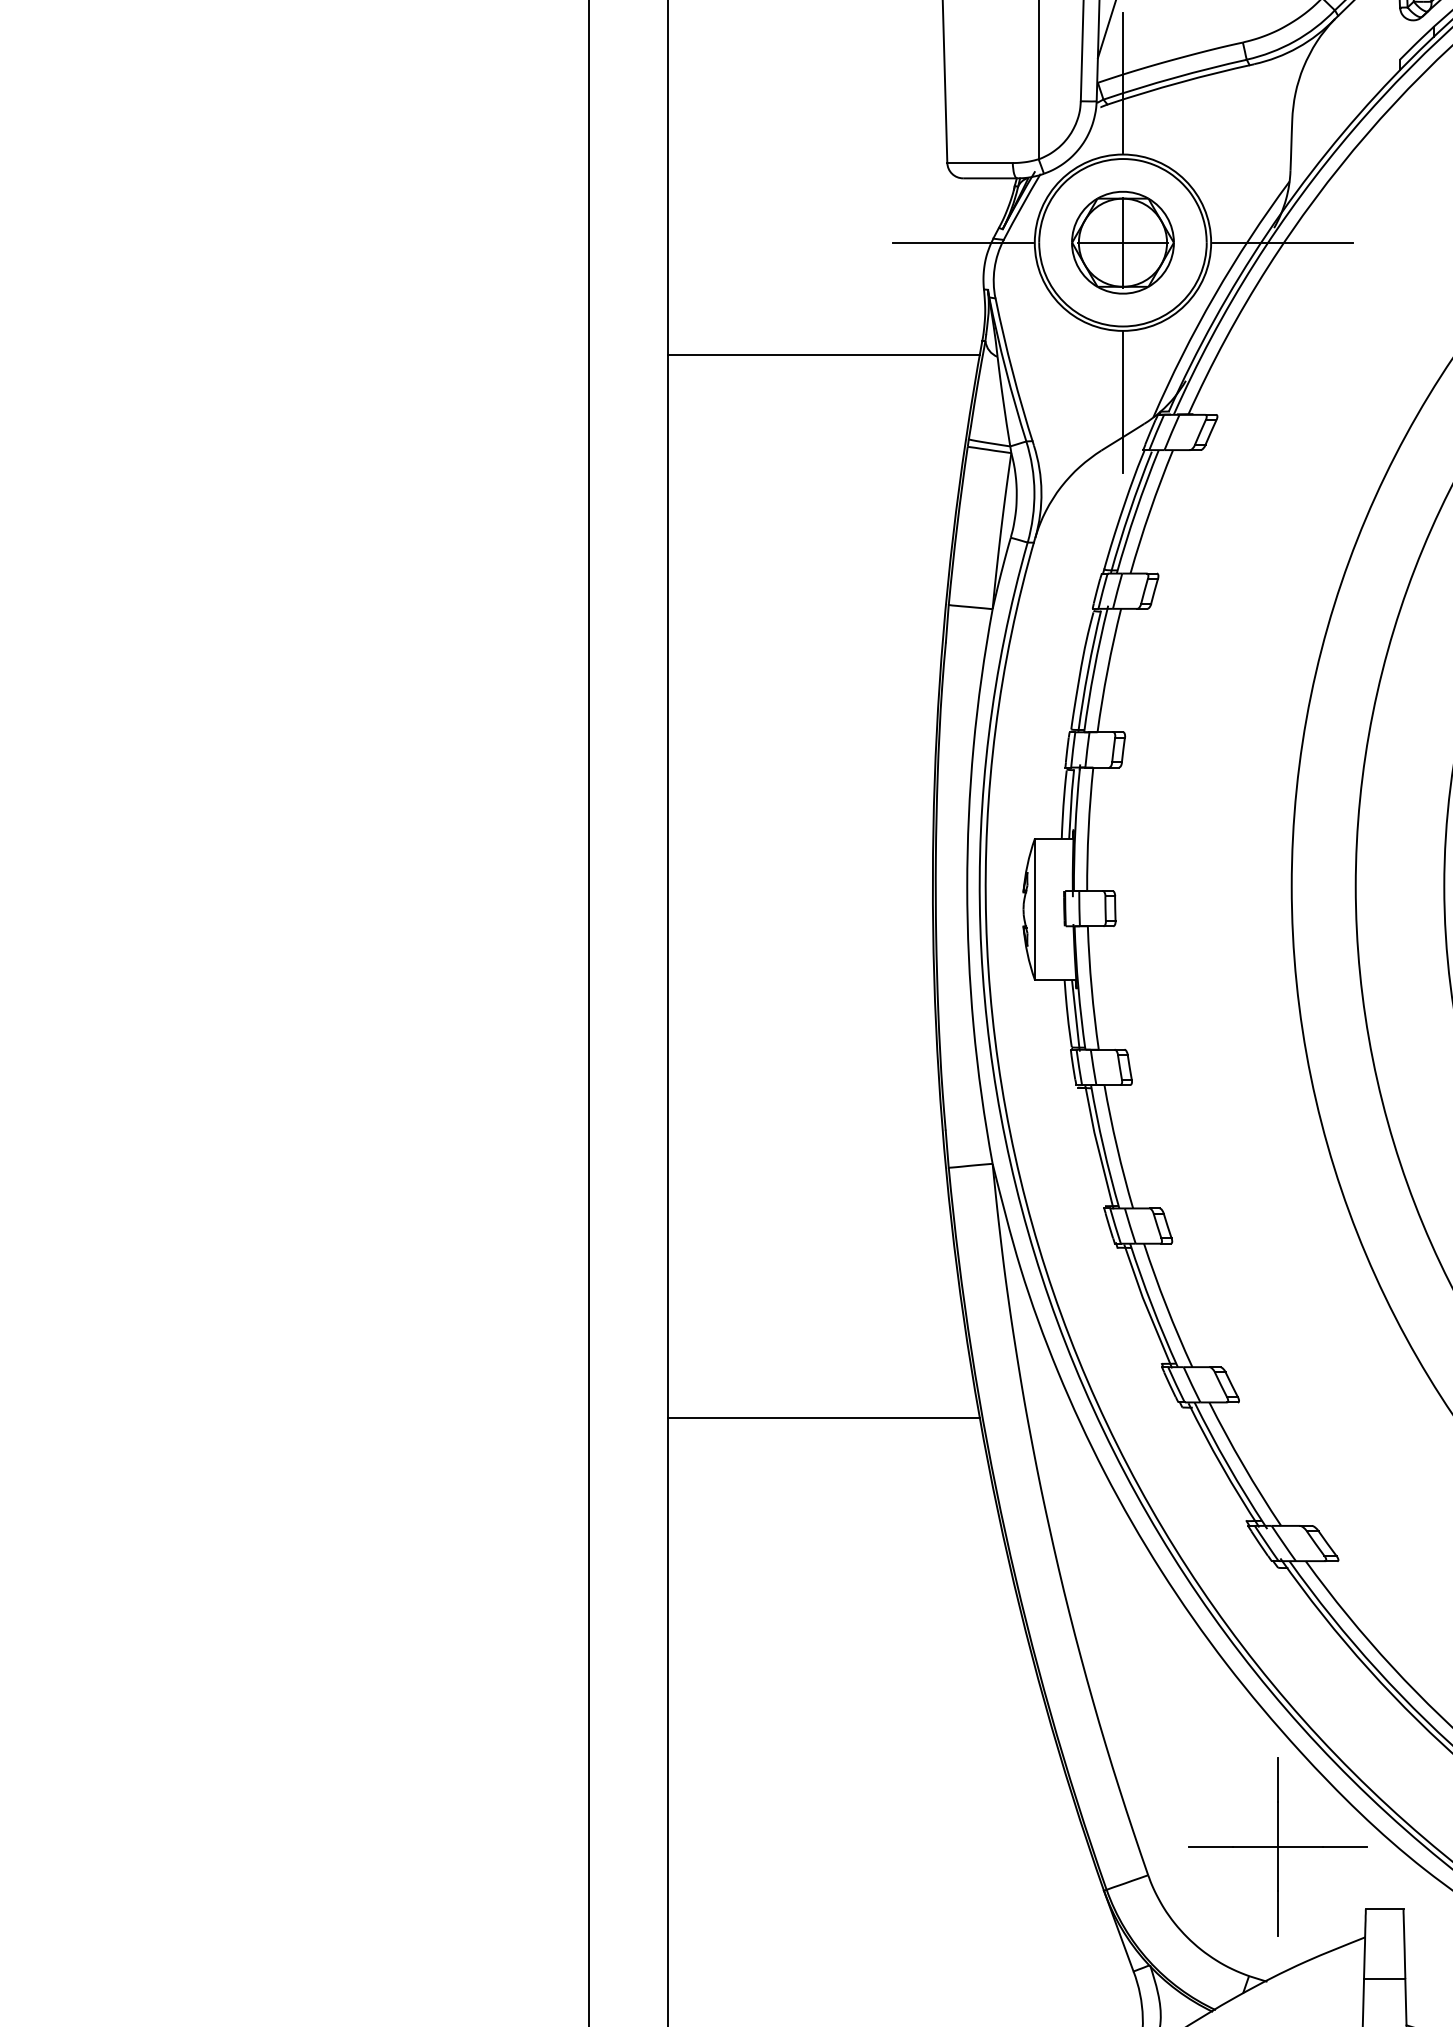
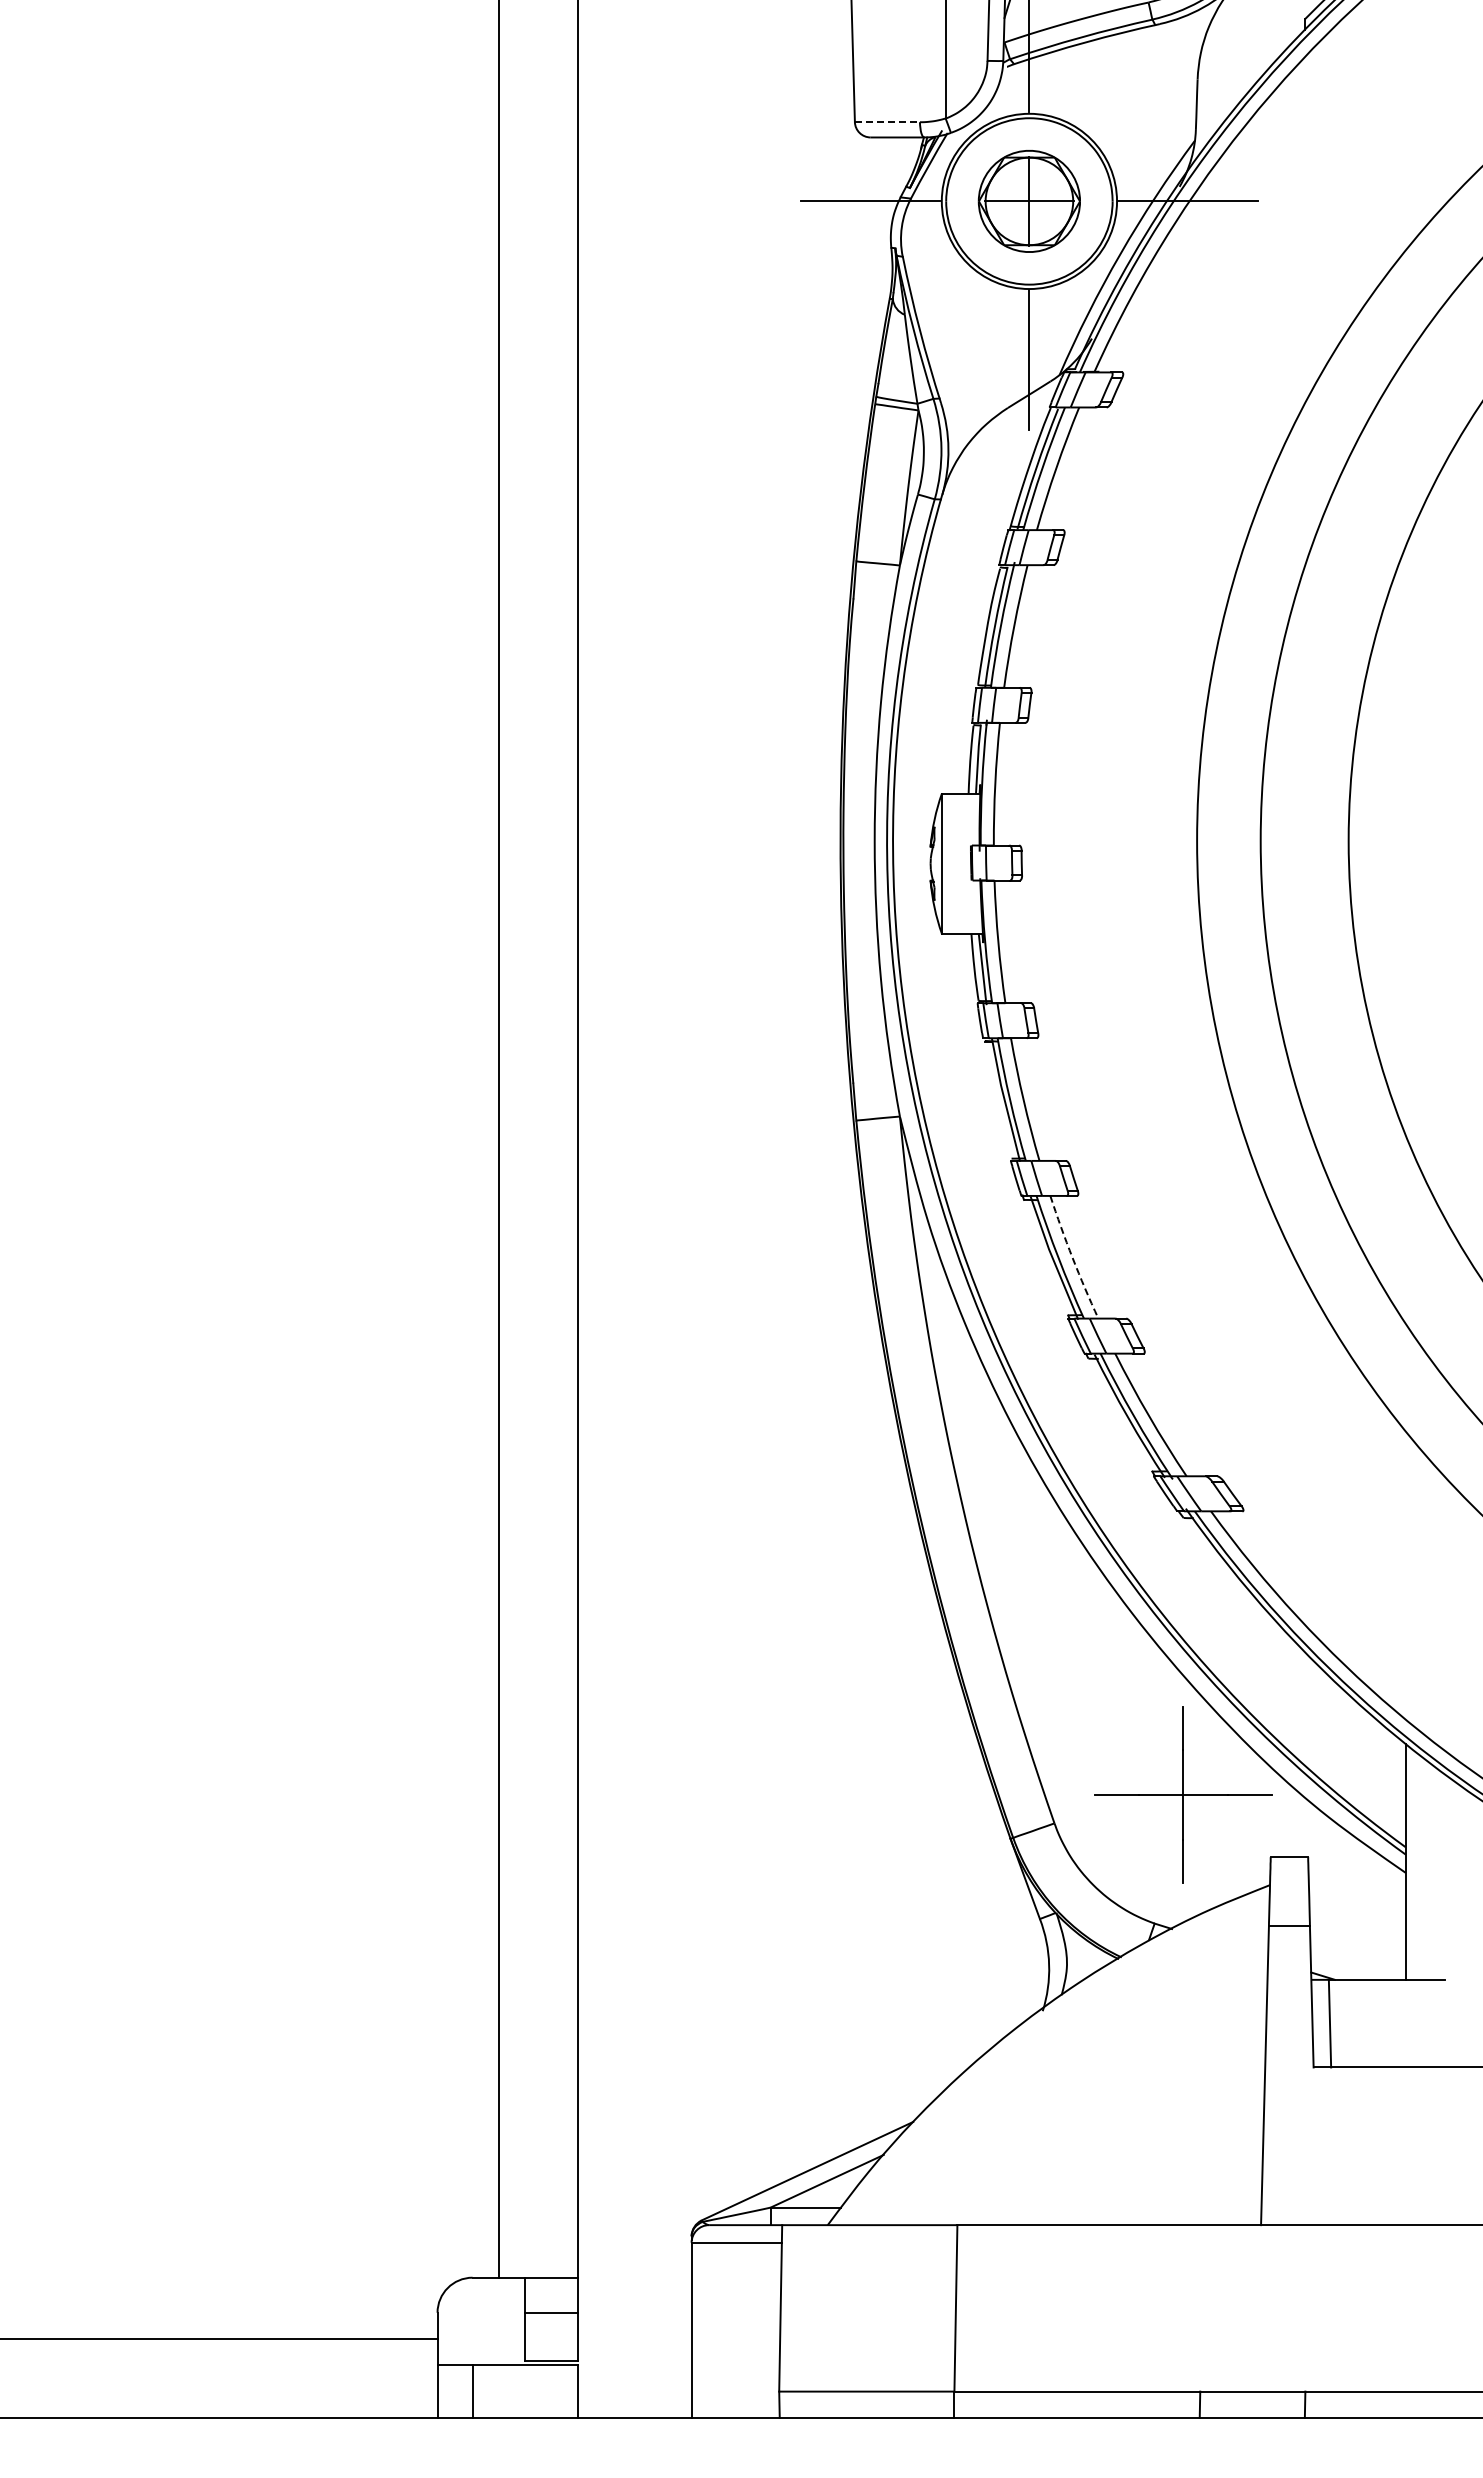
line: (980, 163) -> (887, 122), solid -> dashed
line: (824, 354) -> (732, 312), removed
arc: (1166, 1305) -> (1072, 1257), solid -> dashed
line: (824, 1418) -> (732, 1369), removed

